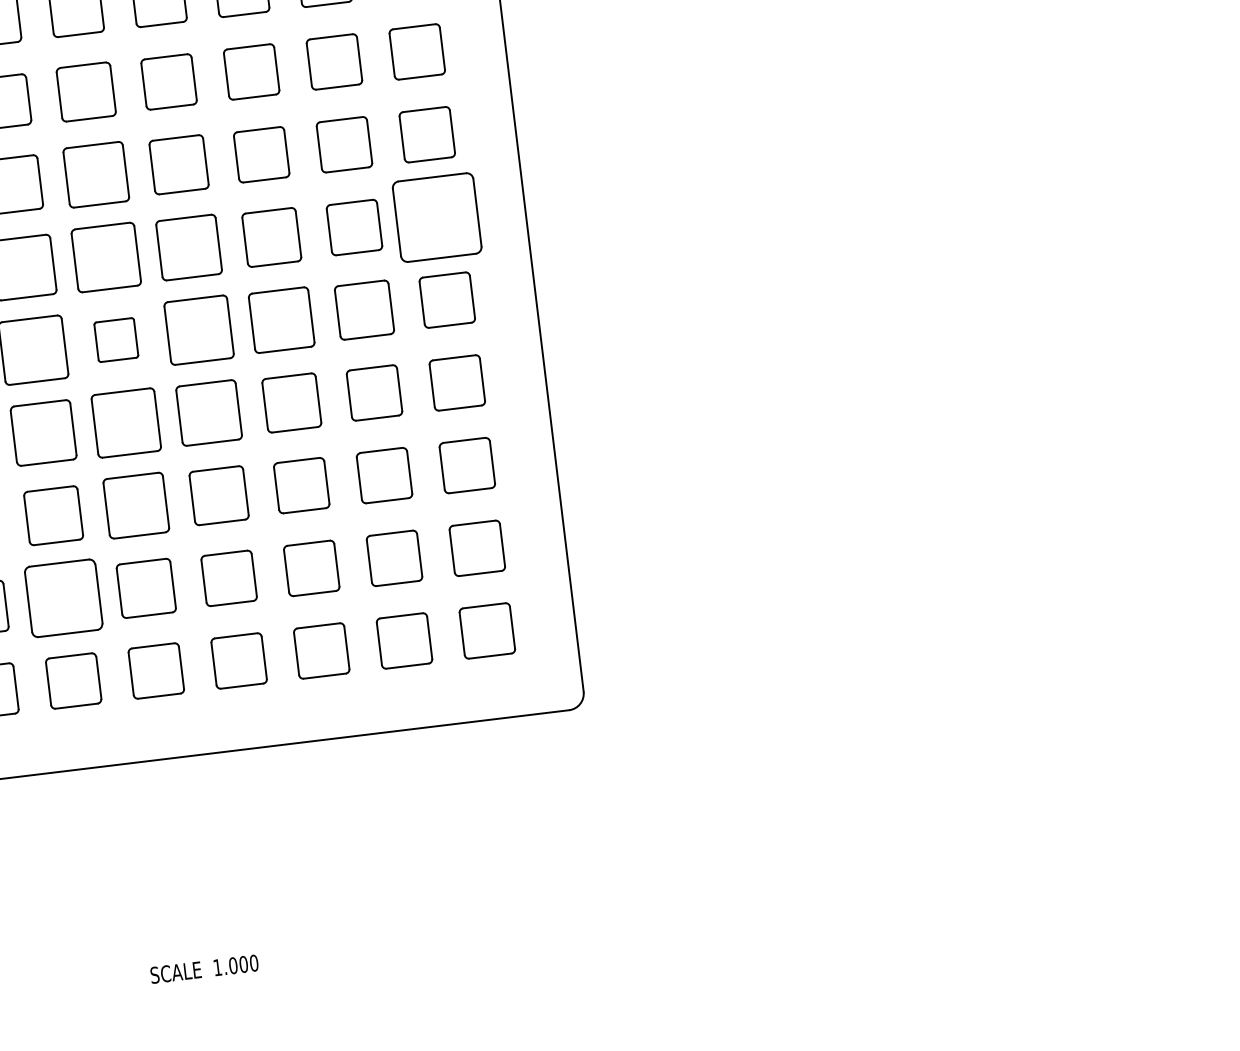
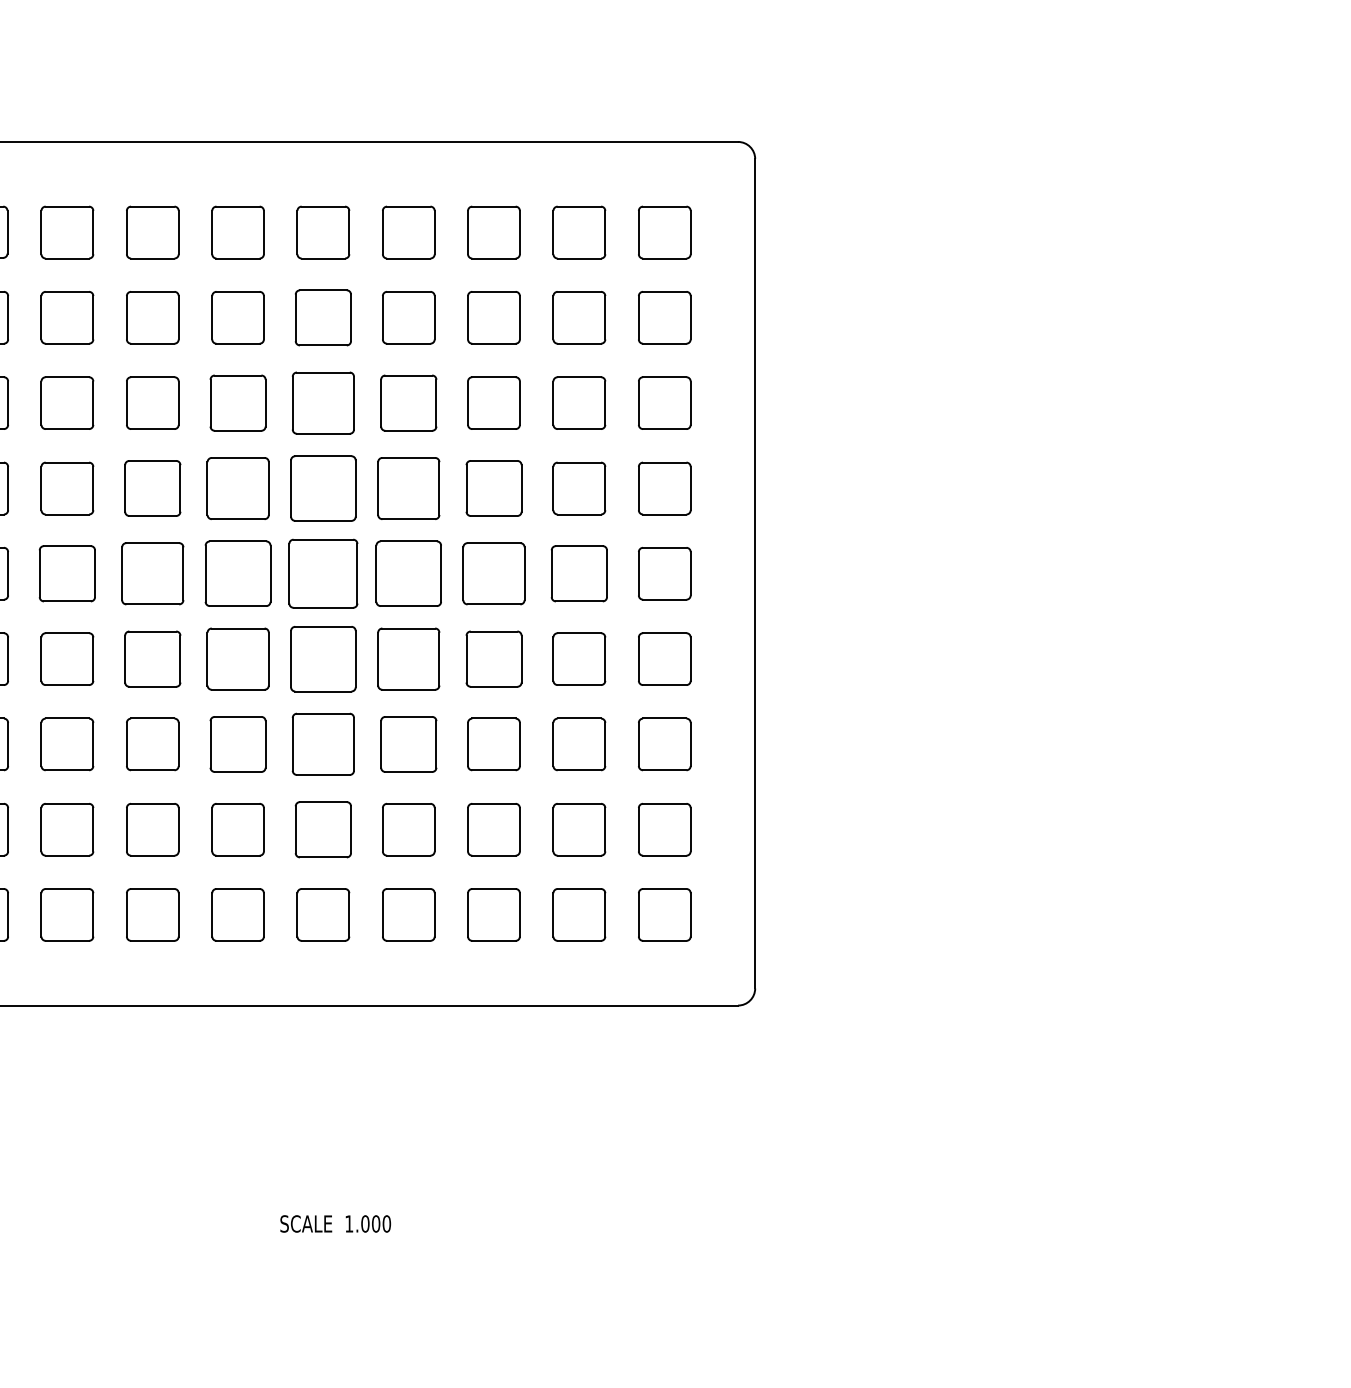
part: (437, 217) -> (664, 488), size x0.62
part: (116, 339) -> (323, 573), size x1.67
part: (63, 598) -> (237, 829), size x0.71

